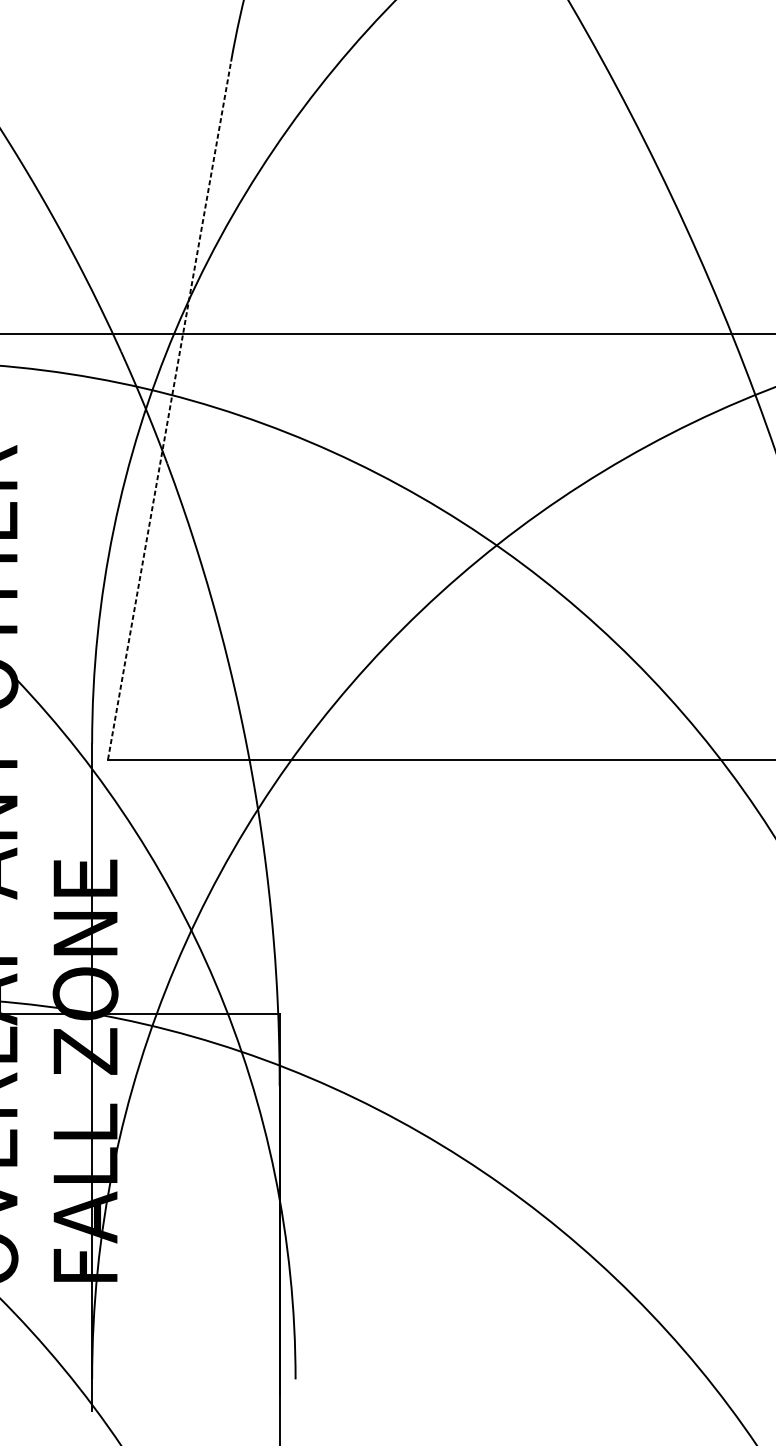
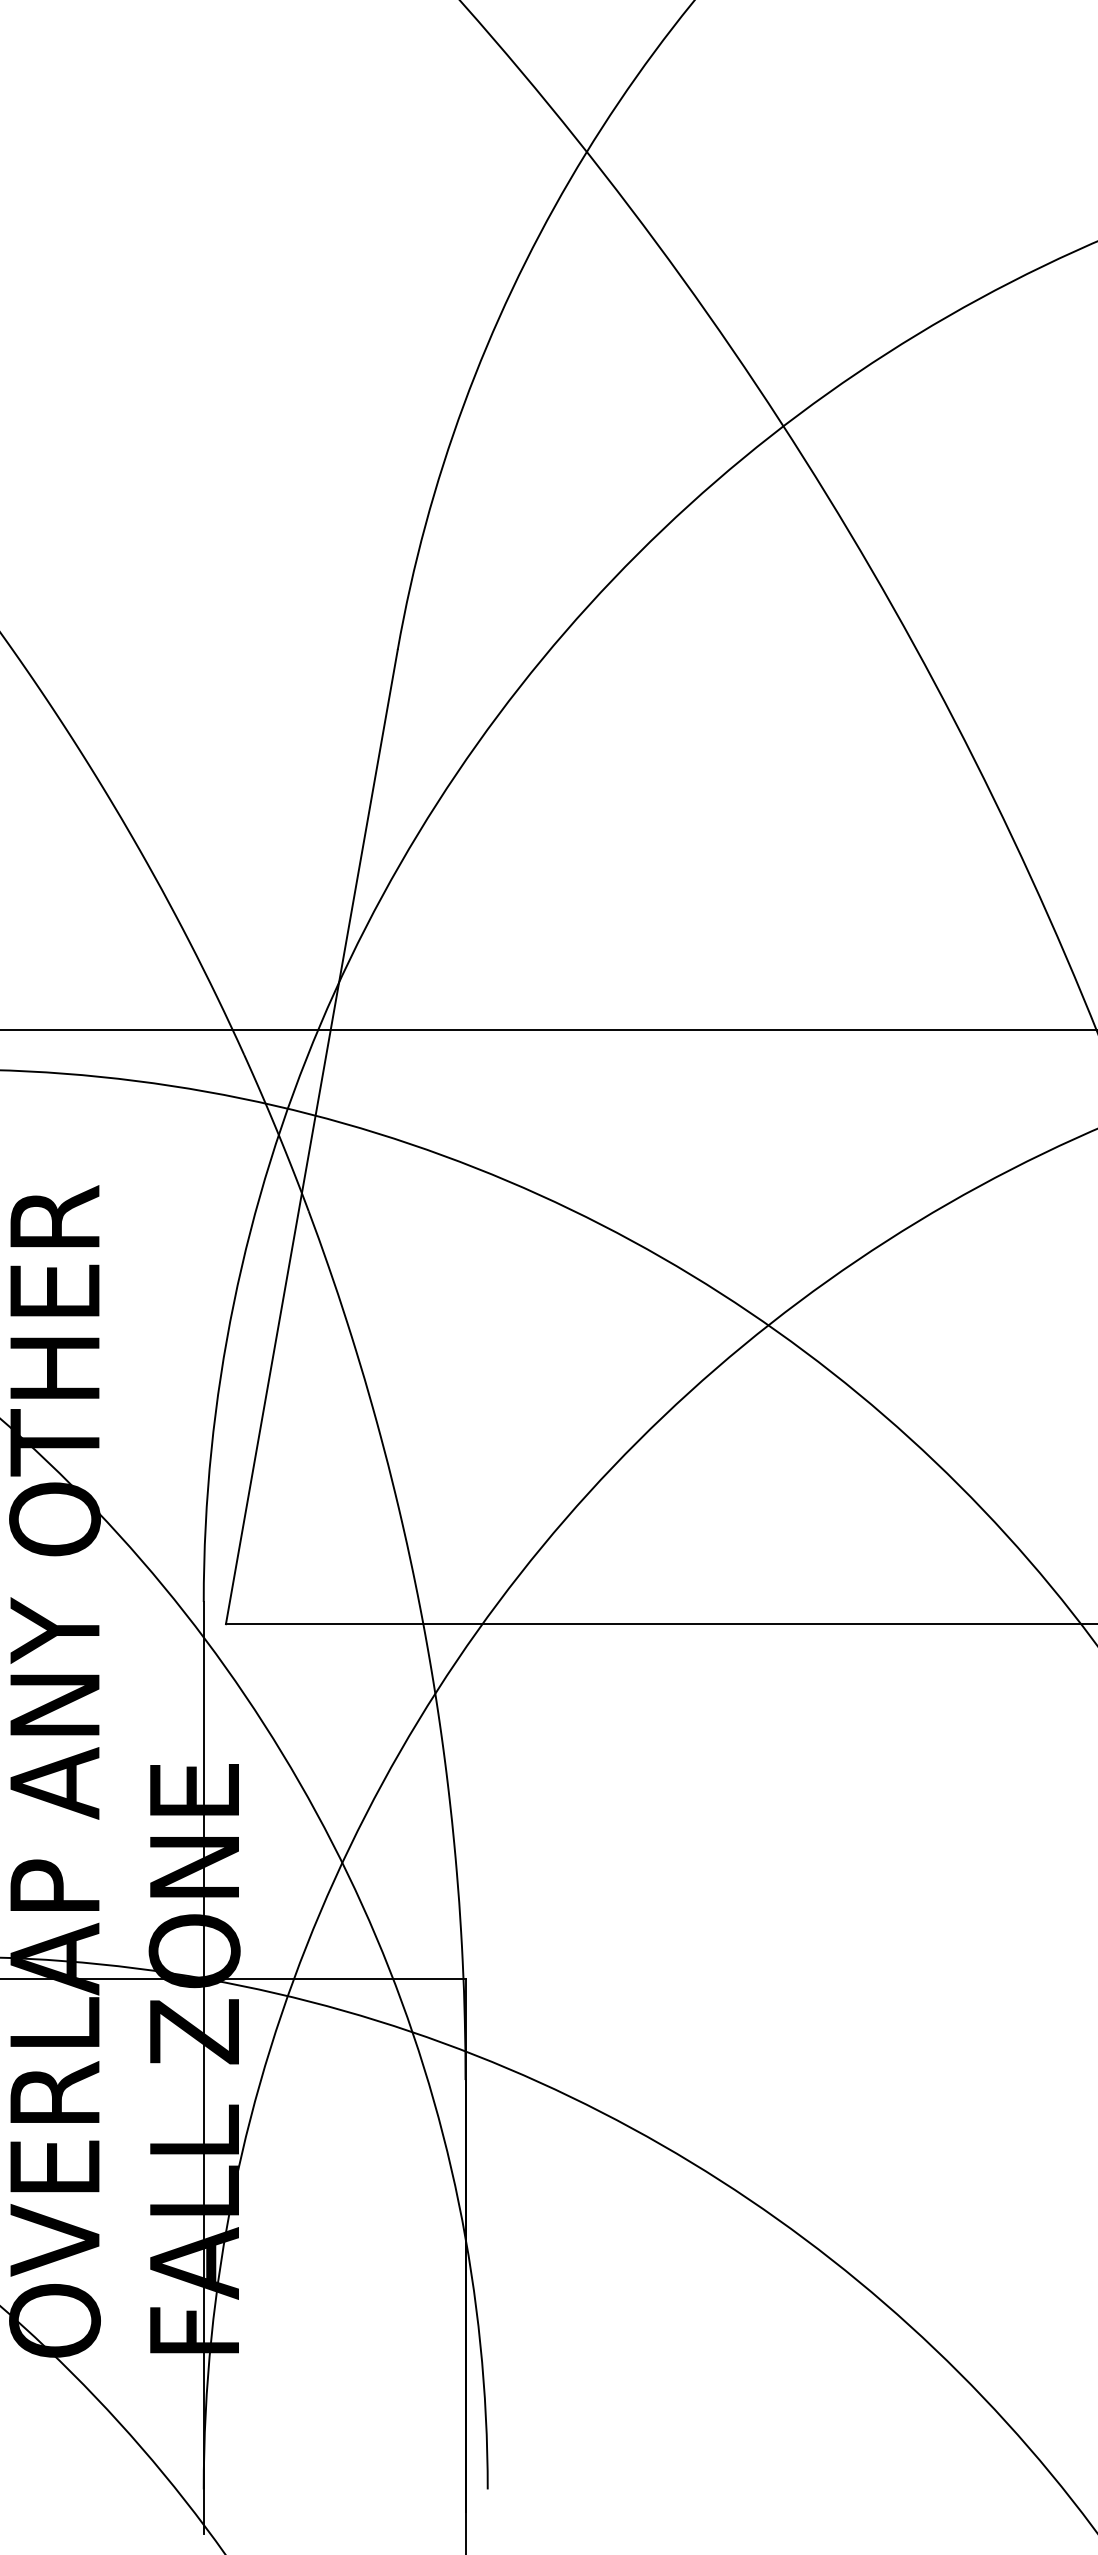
line: (169, 410) -> (311, 1137), dashed -> solid

